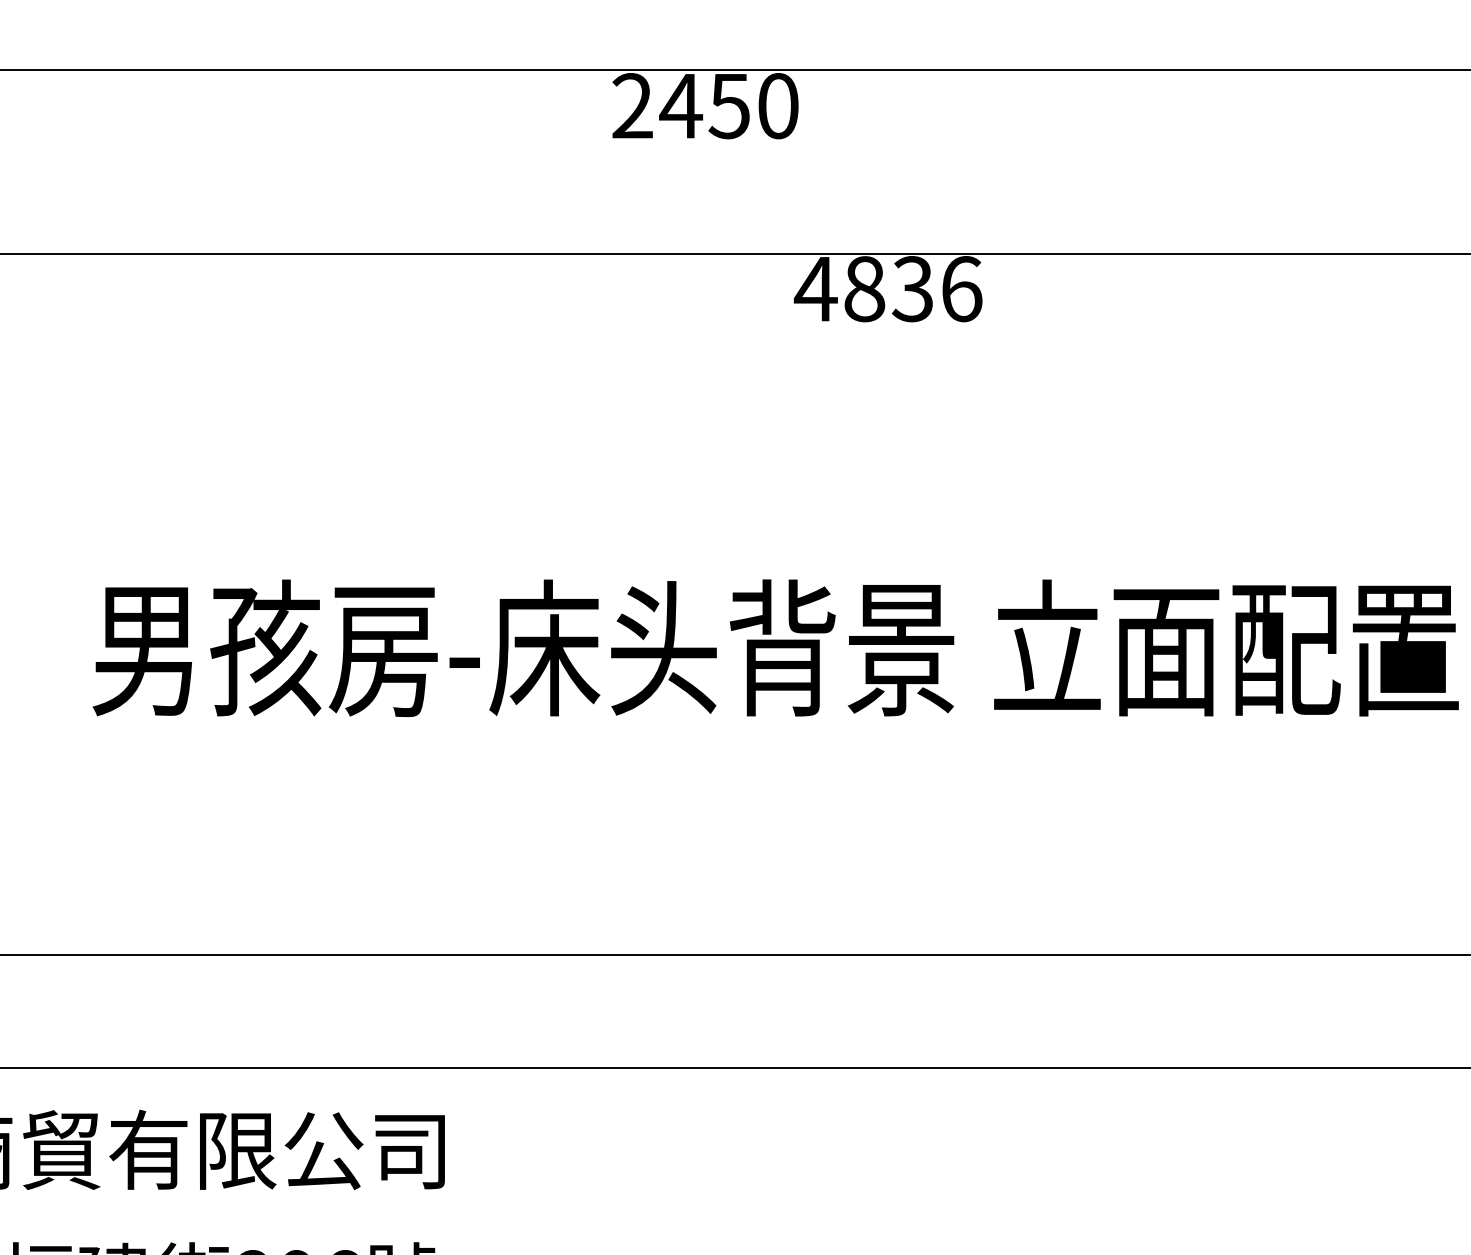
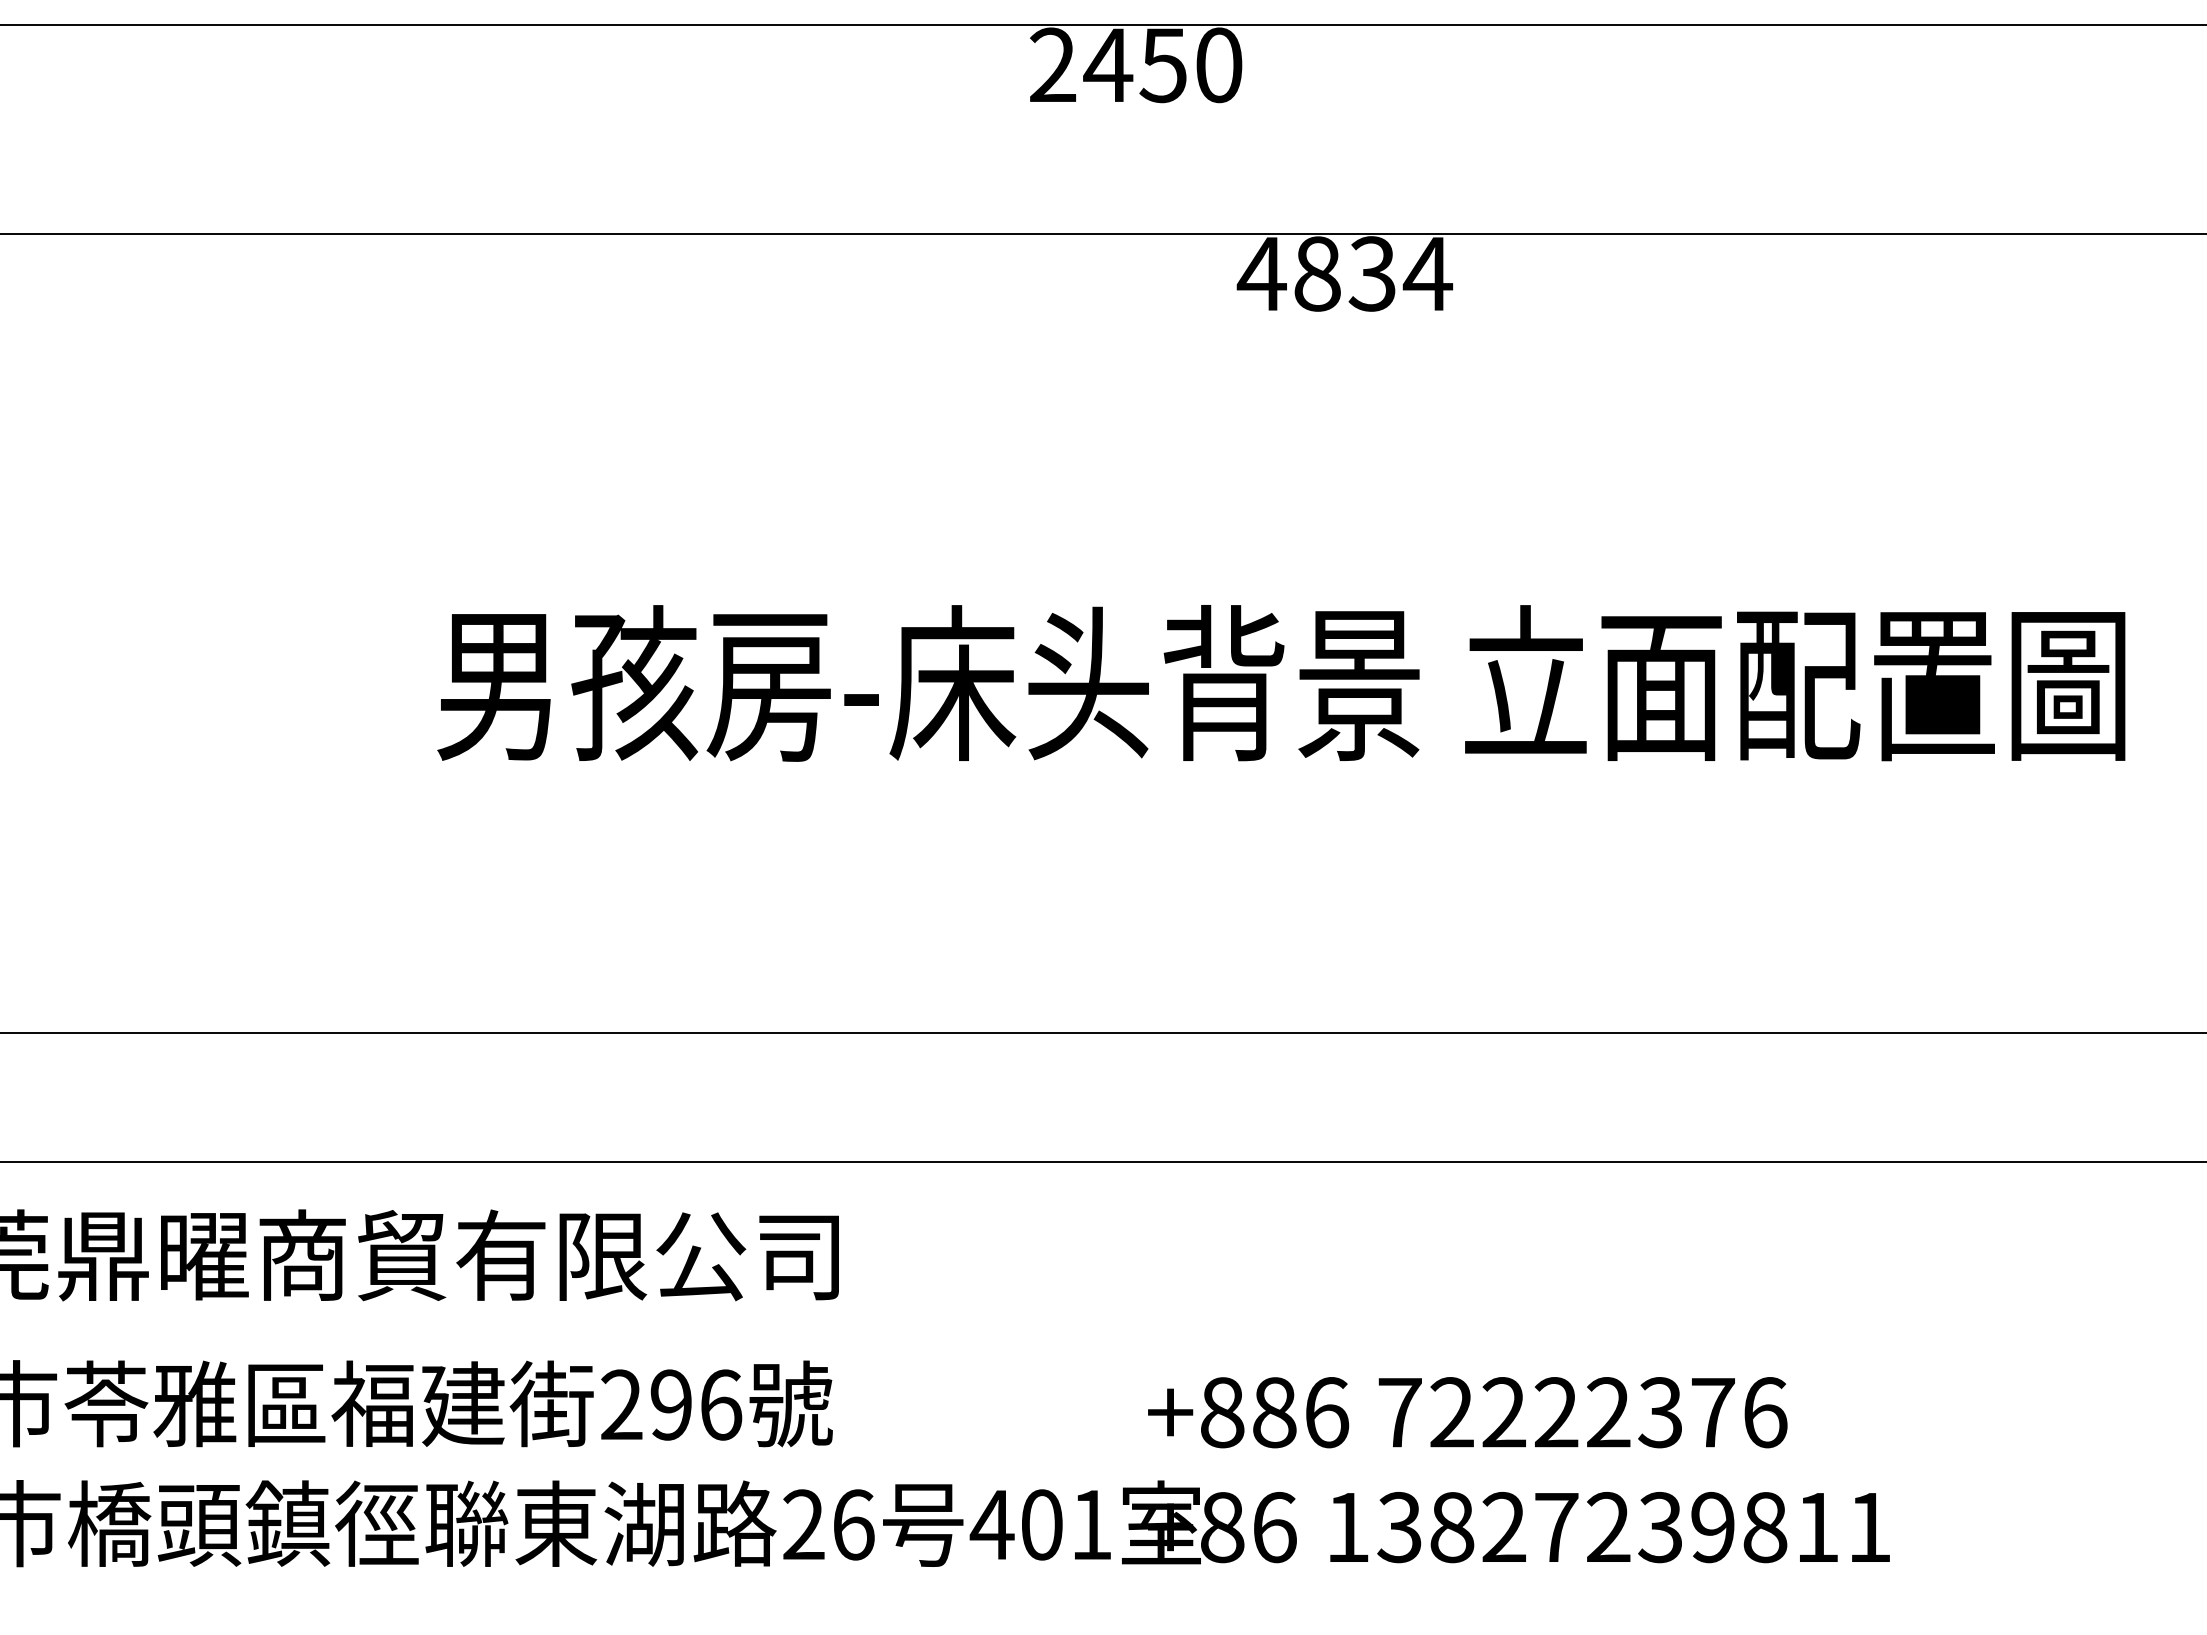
text: (961, 288) -> (1427, 273), 4836 -> 4834

